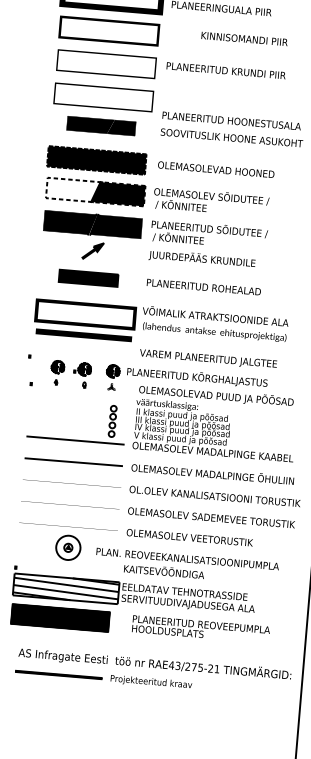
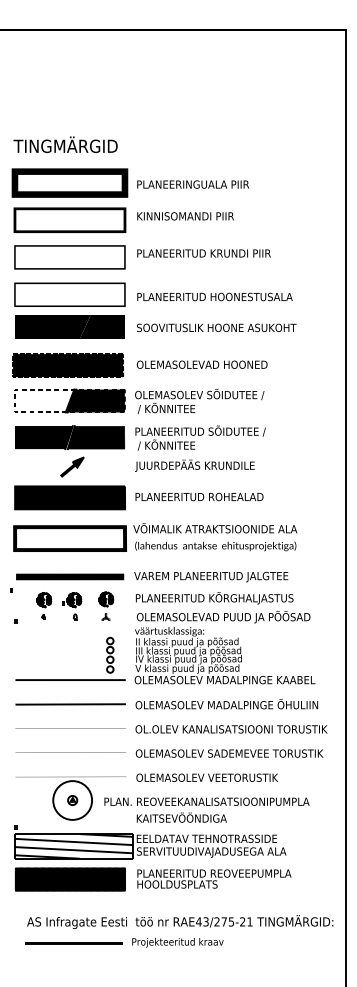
text: (244, 39) -> (185, 216), moved
text: (231, 120) -> (214, 296), moved
part: (100, 125) -> (69, 326), size x1.43
part: (88, 277) -> (69, 497), size x1.67
line: (84, 334) -> (70, 576), moved
text: (197, 377) -> (214, 598), moved
circle: (68, 547) -> (72, 800), size x1.43
text: (201, 628) -> (214, 878), moved

